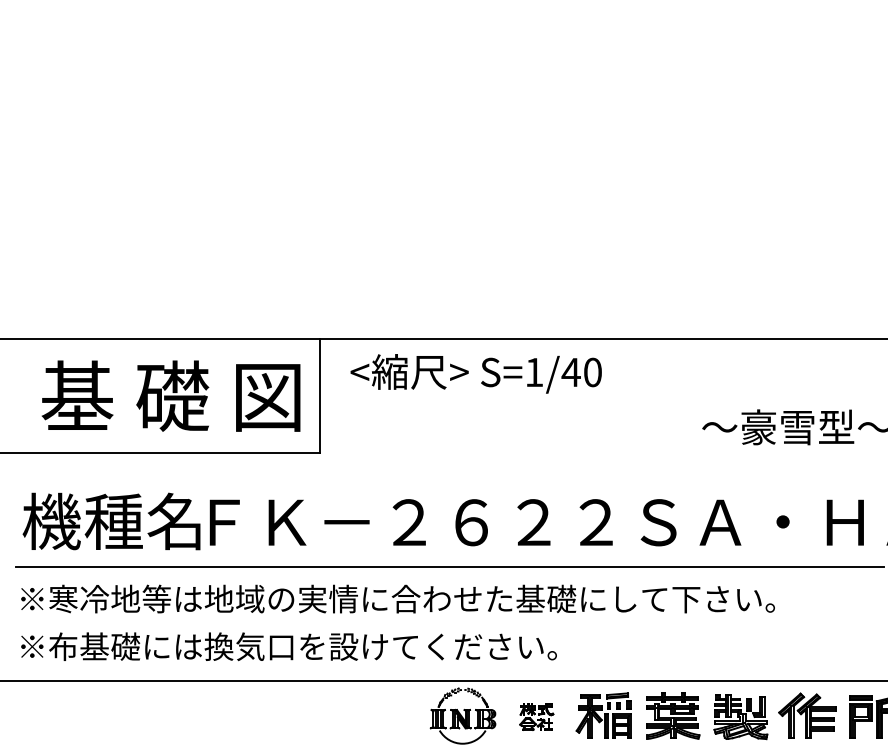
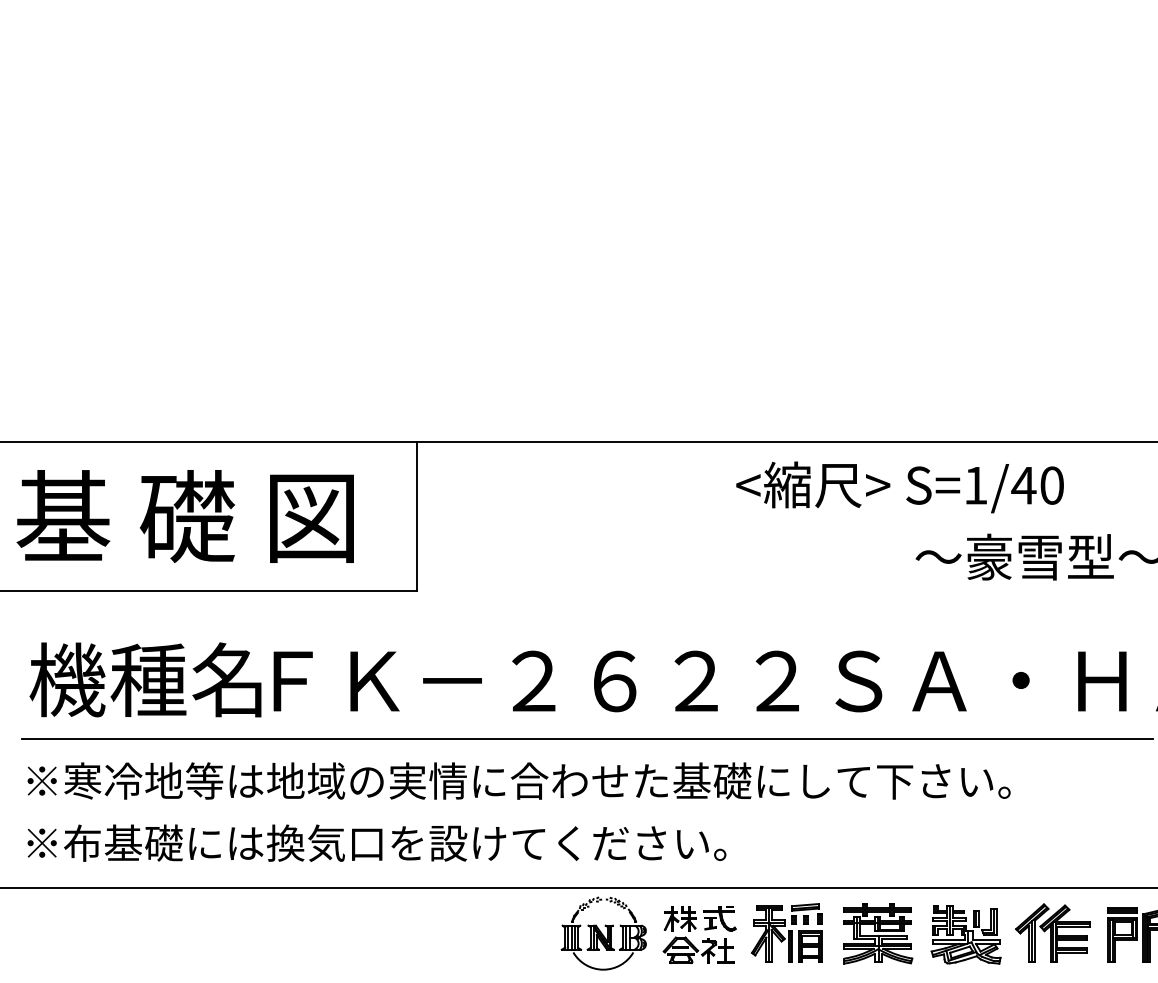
text: (475, 373) -> (899, 486), moved
text: (170, 395) -> (184, 515), moved
part: (536, 716) -> (699, 934), size x1.67

